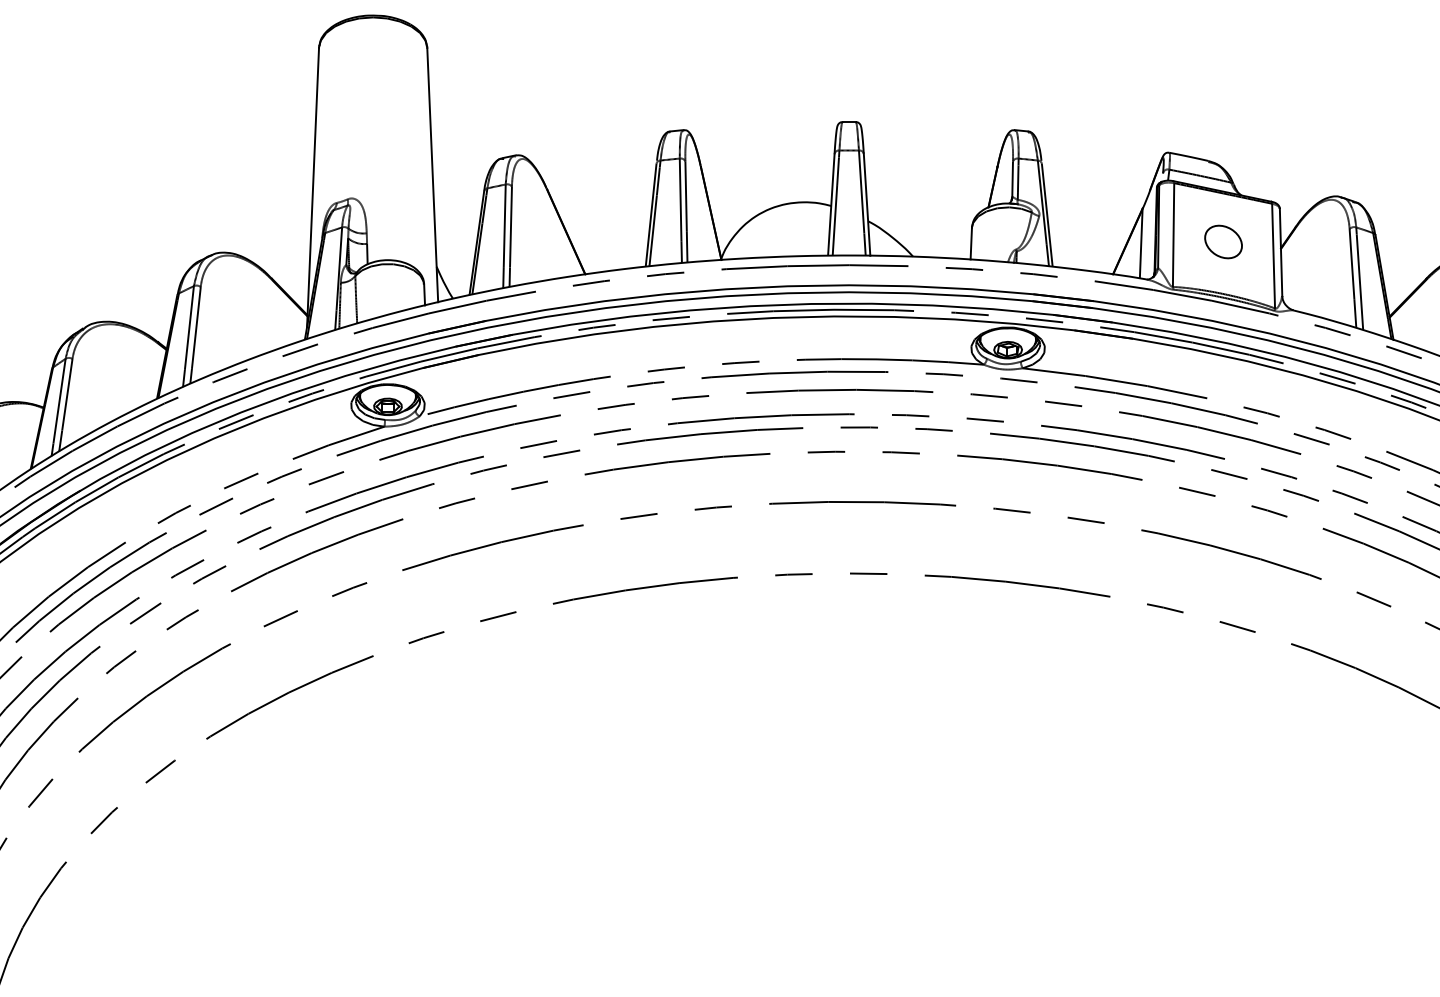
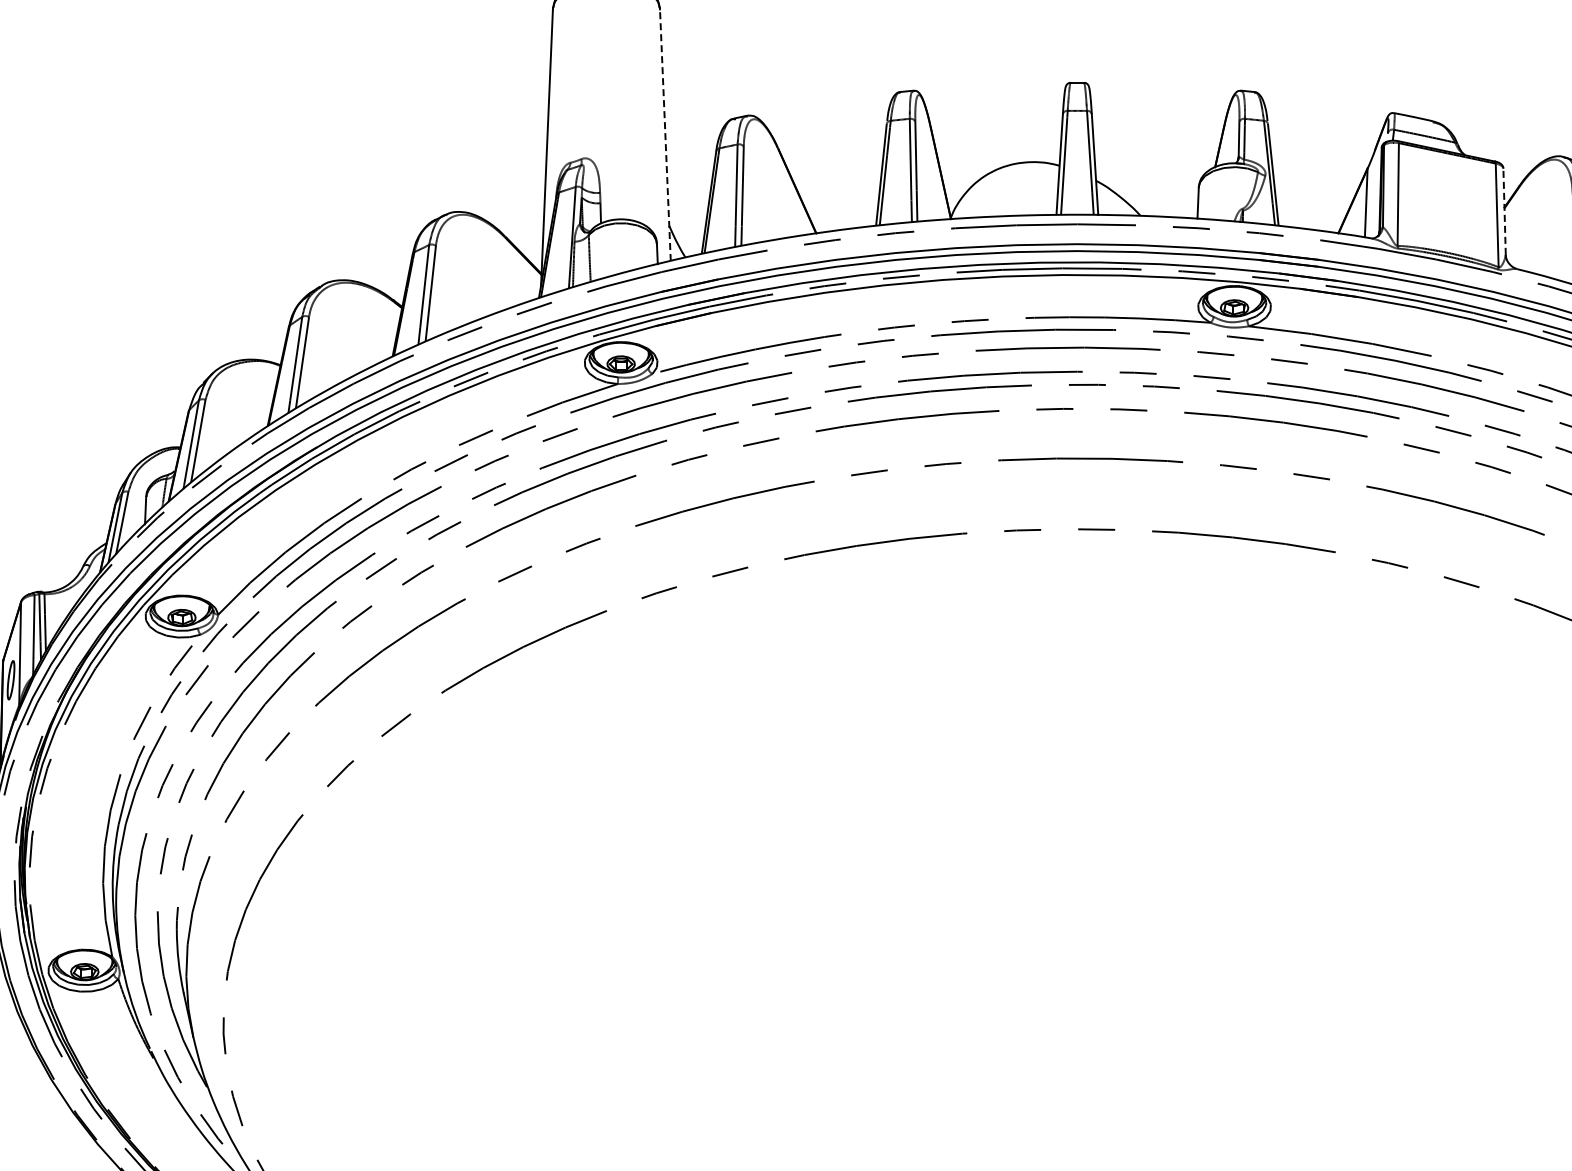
line: (432, 175) -> (665, 135), solid -> dashed
part: (1223, 242) -> (1447, 201), removed
line: (1280, 252) -> (1504, 211), solid -> dashed

